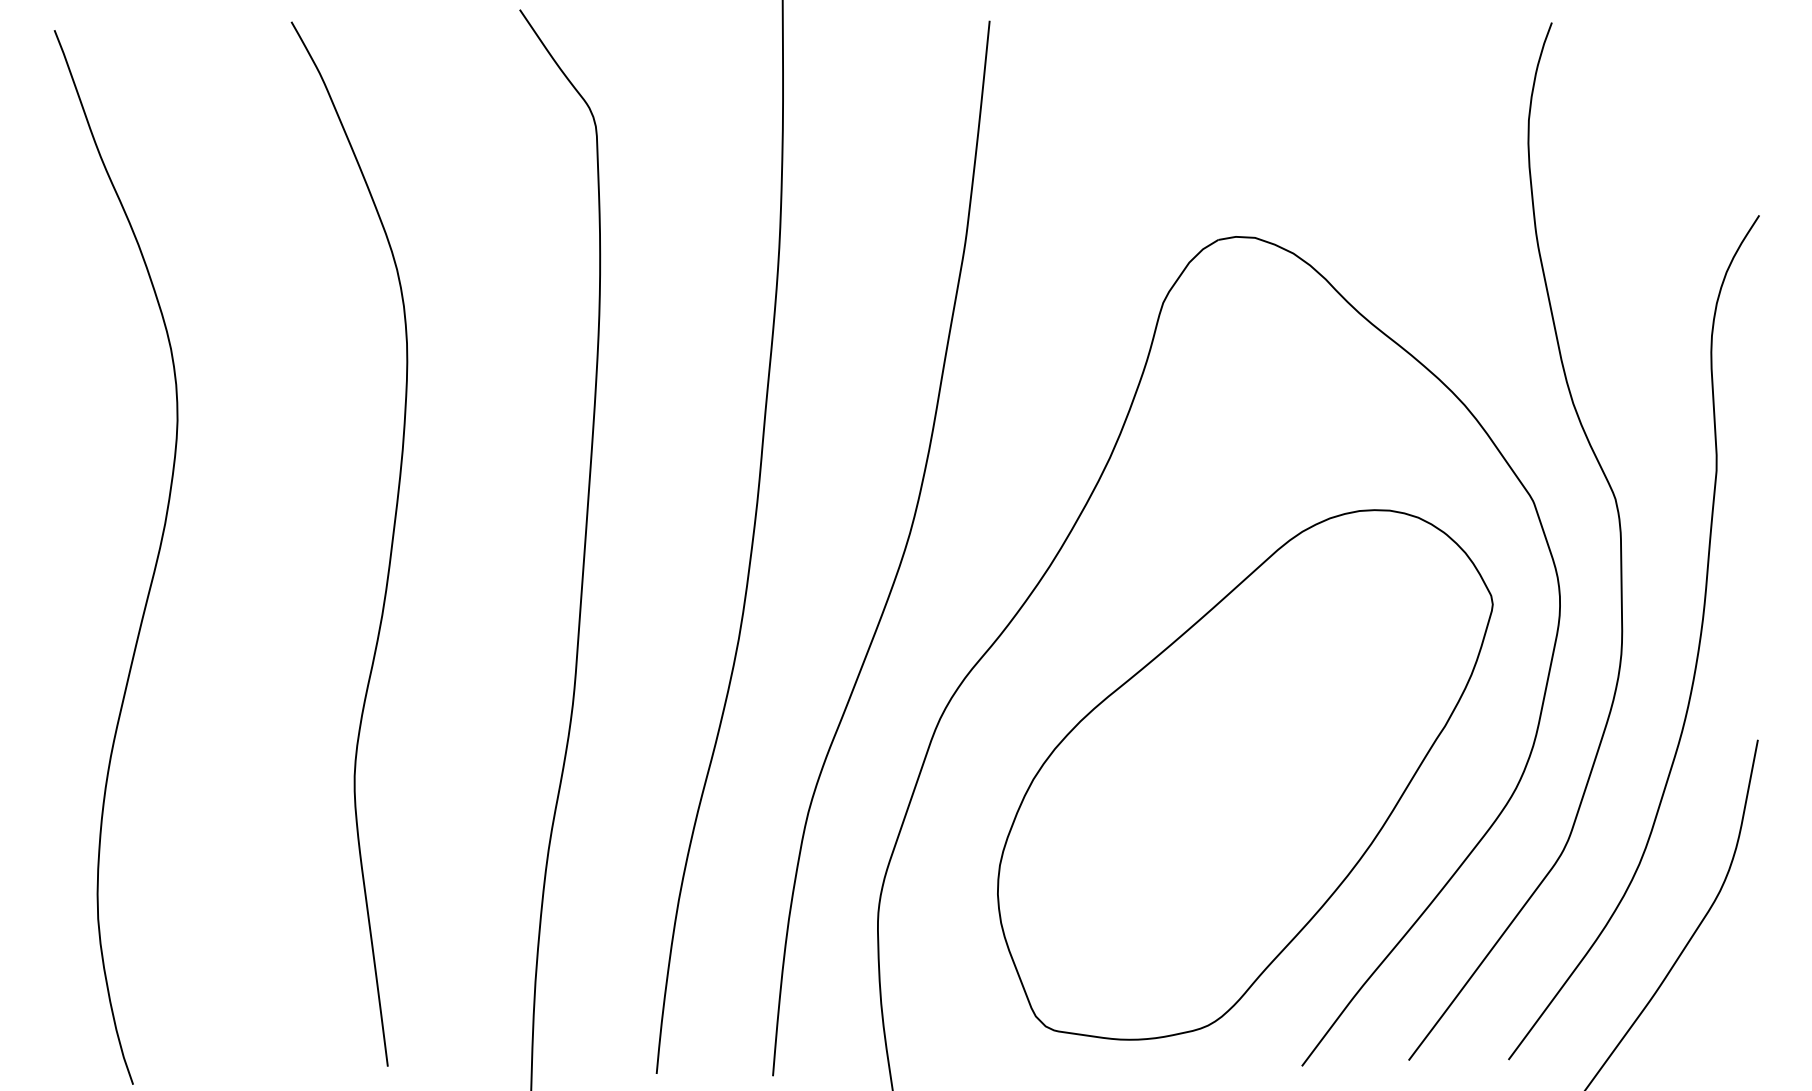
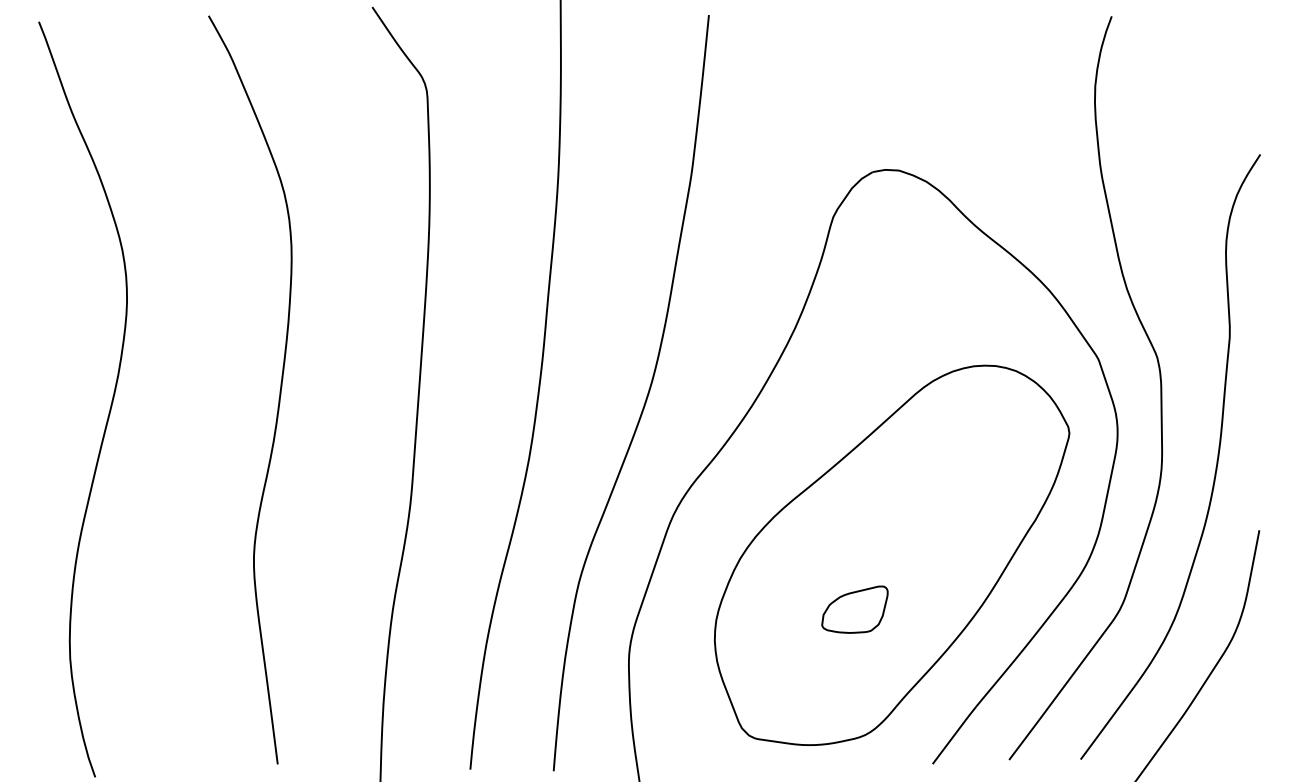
part: (1192, 850) -> (854, 609), added

